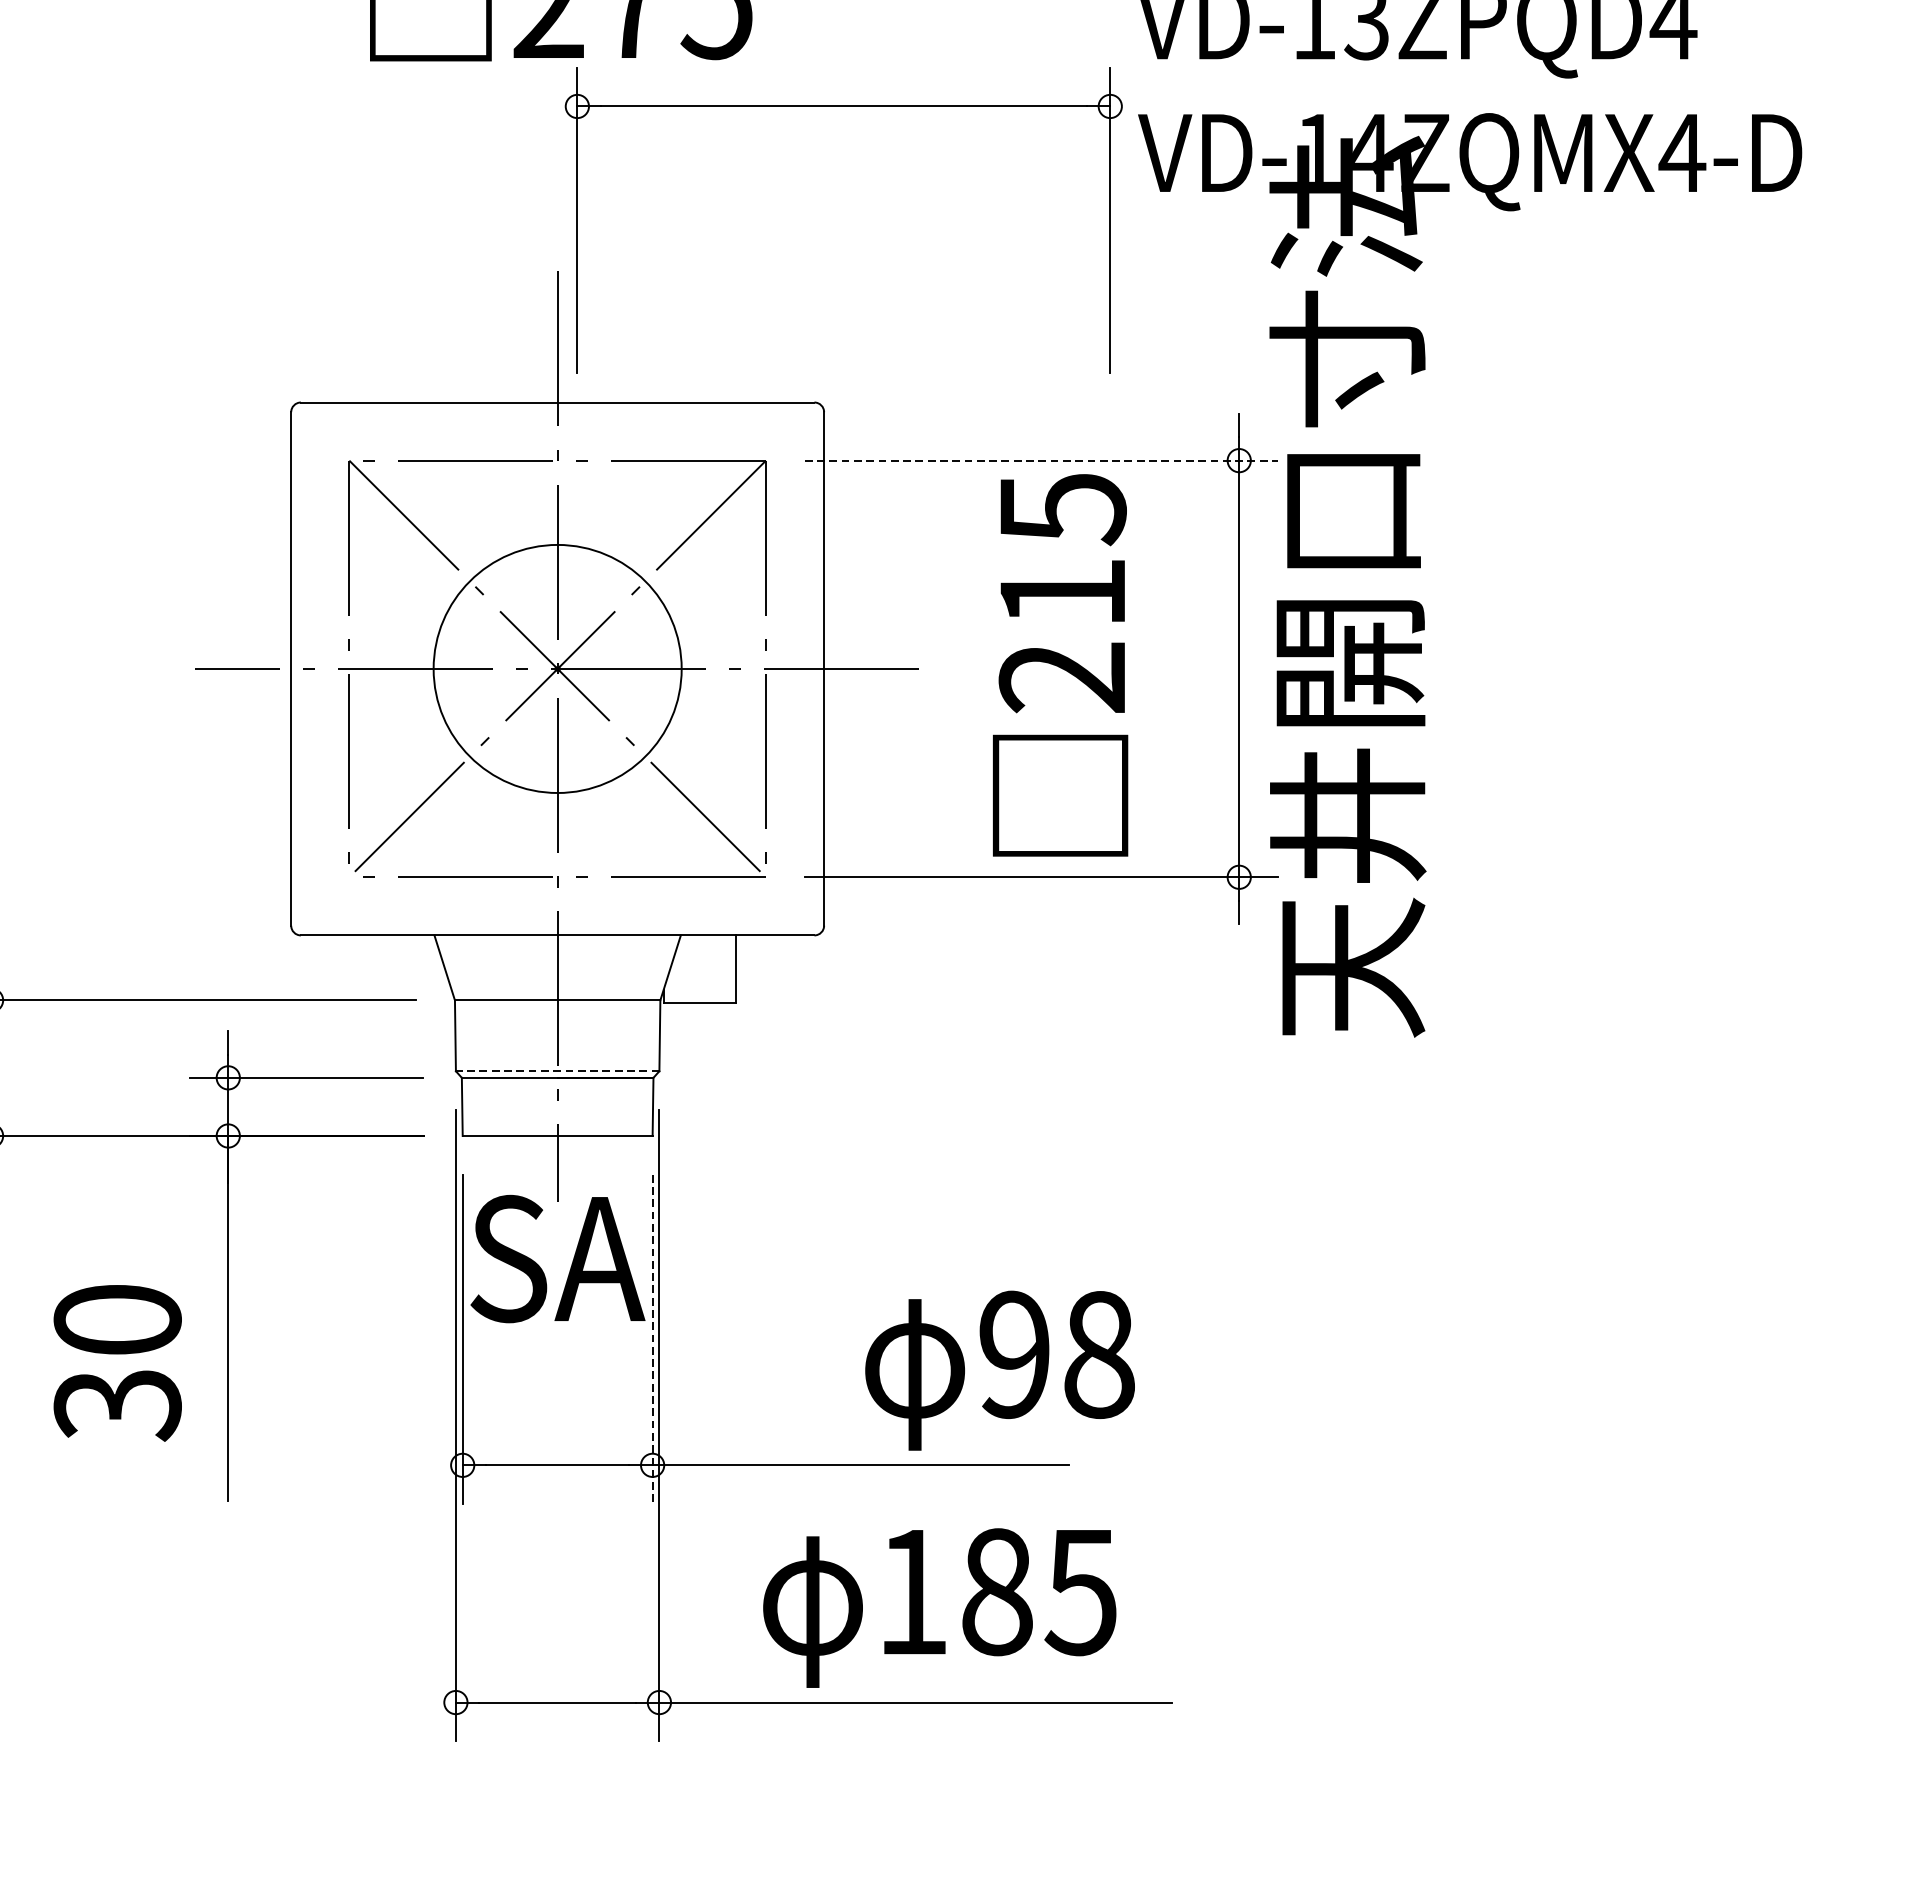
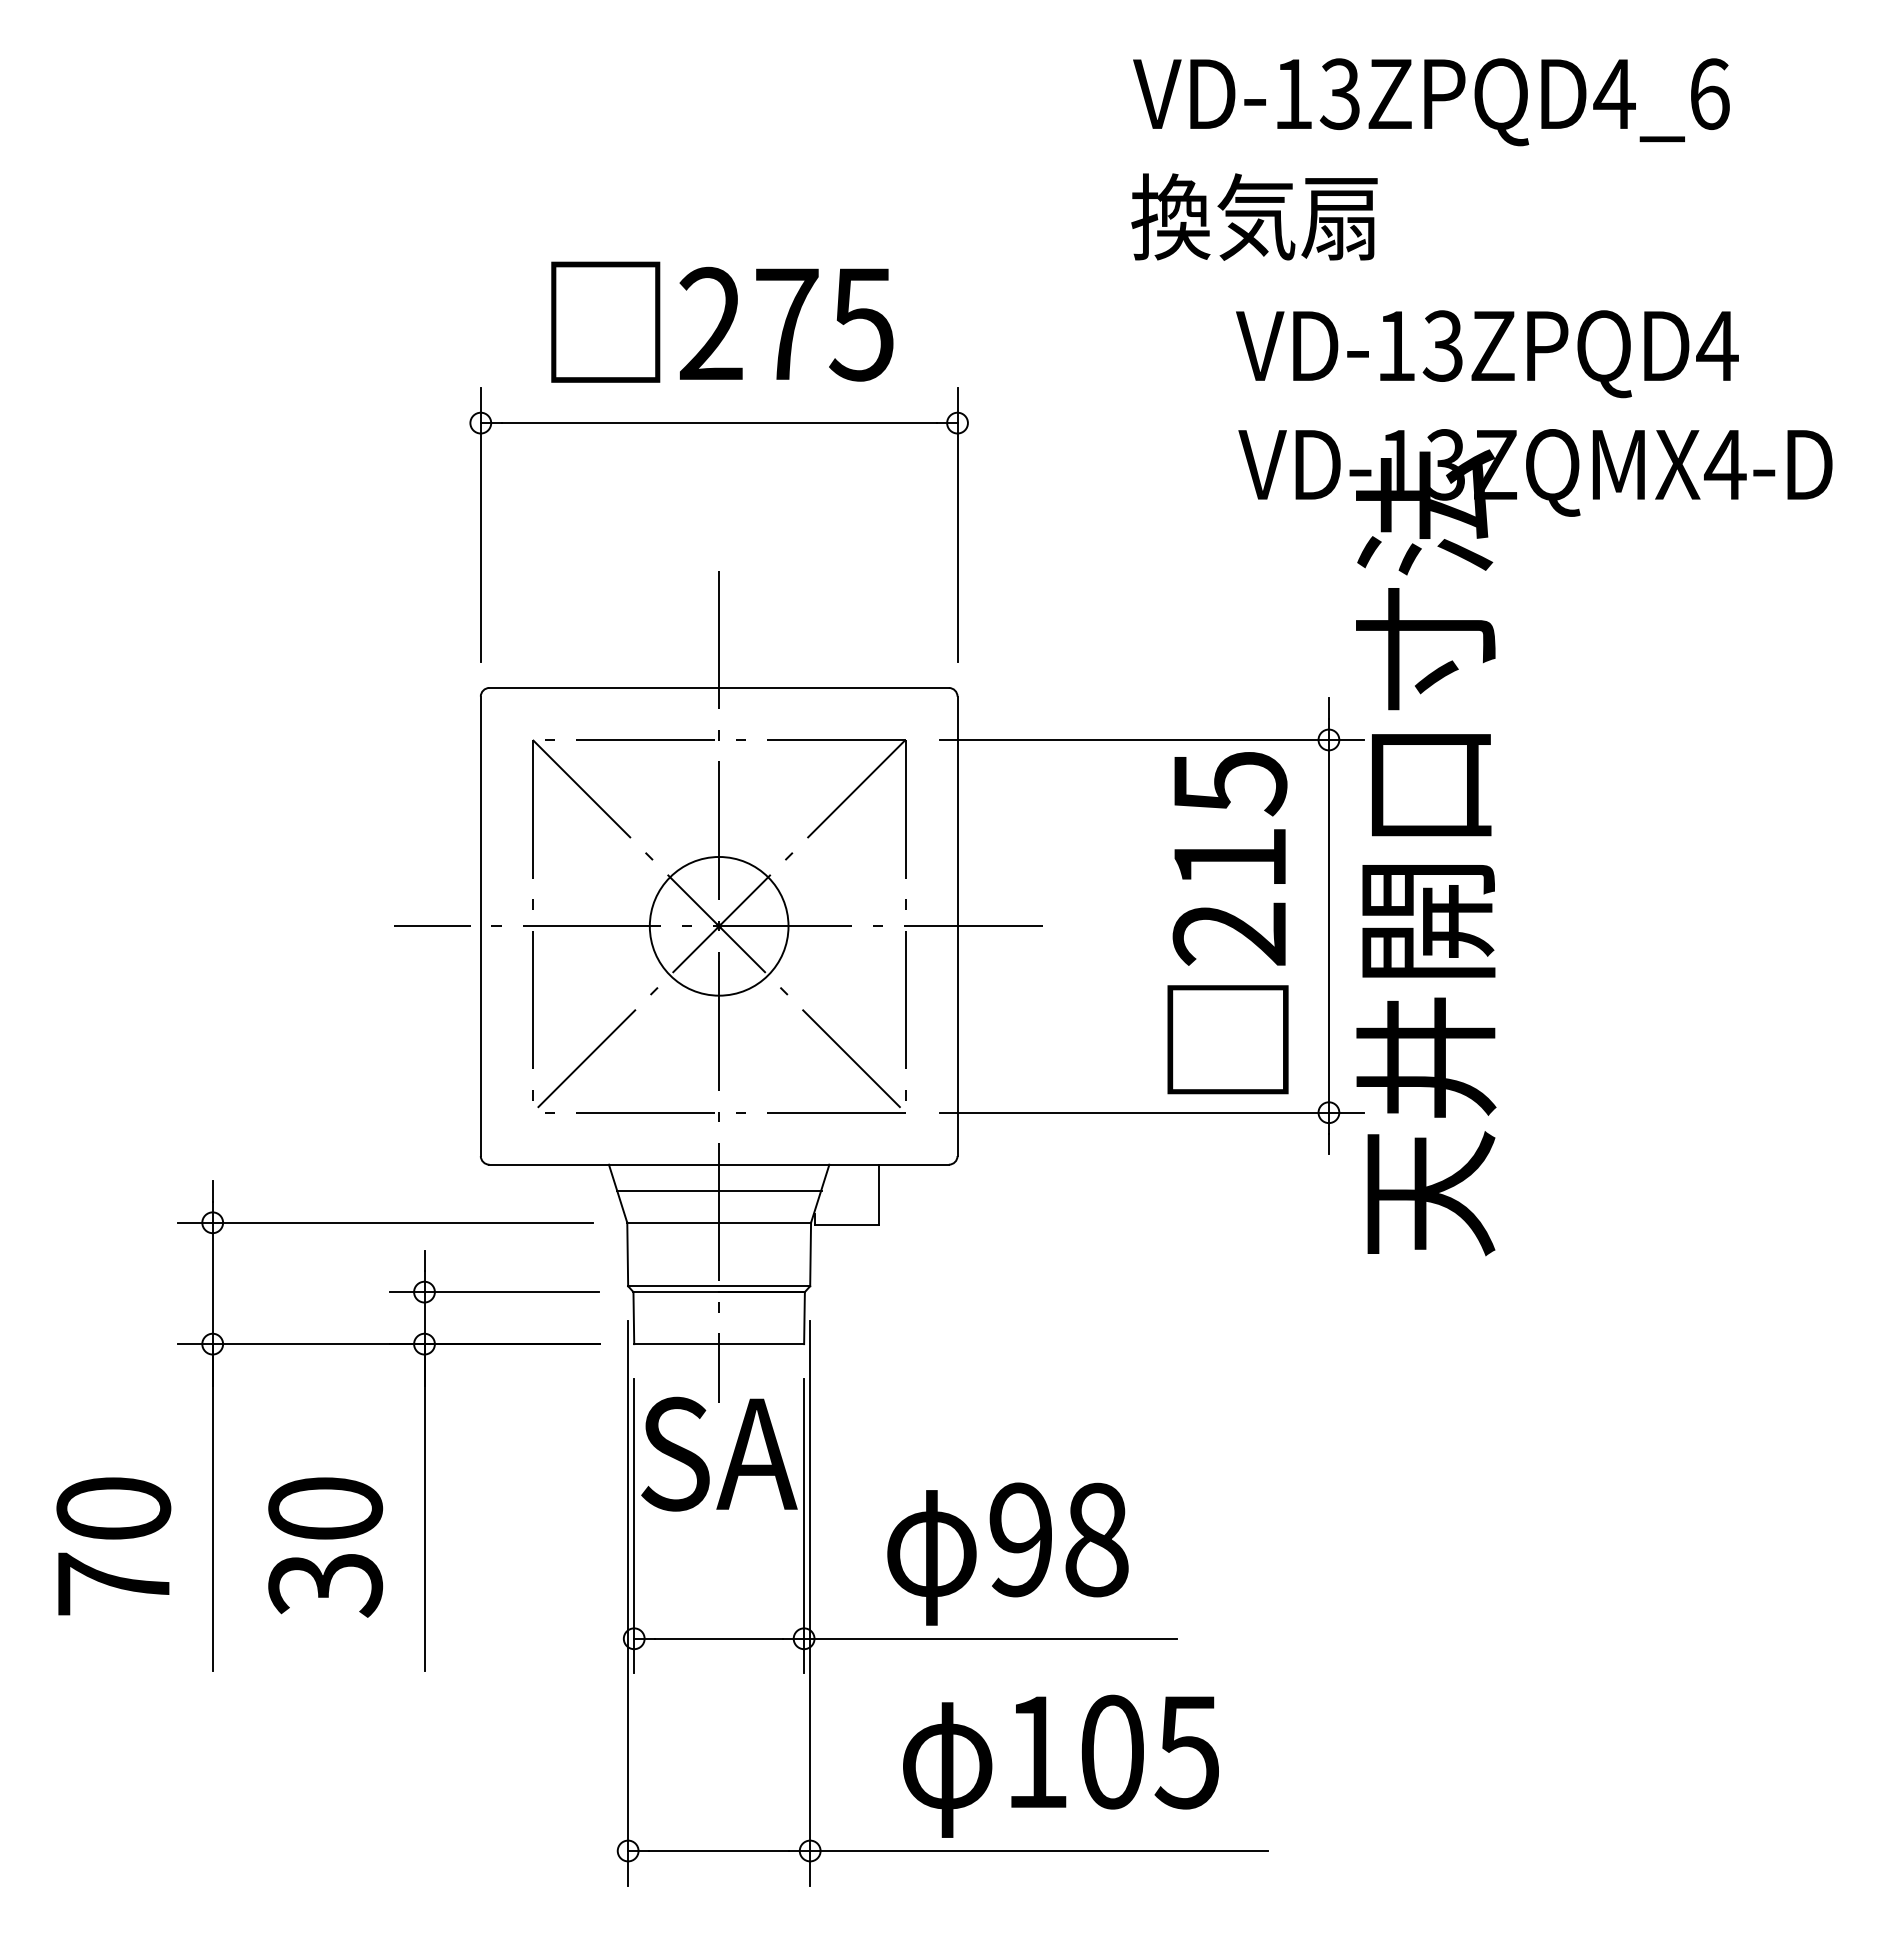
part: (843, 106) -> (718, 423), moved
text: (1371, 152) -> (1447, 464), VD-14ZQMX4-D -> VD-13ZQMX4-D
line: (1040, 460) -> (1151, 739), dashed -> solid
text: (1059, 665) -> (1227, 923), moved
circle: (556, 668) -> (718, 925), size x0.62
line: (556, 964) -> (718, 1190), added
line: (556, 1071) -> (718, 1286), dashed -> solid
line: (653, 1339) -> (804, 1526), dashed -> solid
text: (999, 1370) -> (1007, 1553), moved
text: (997, 1591) -> (1112, 1751), 185 -> 105

